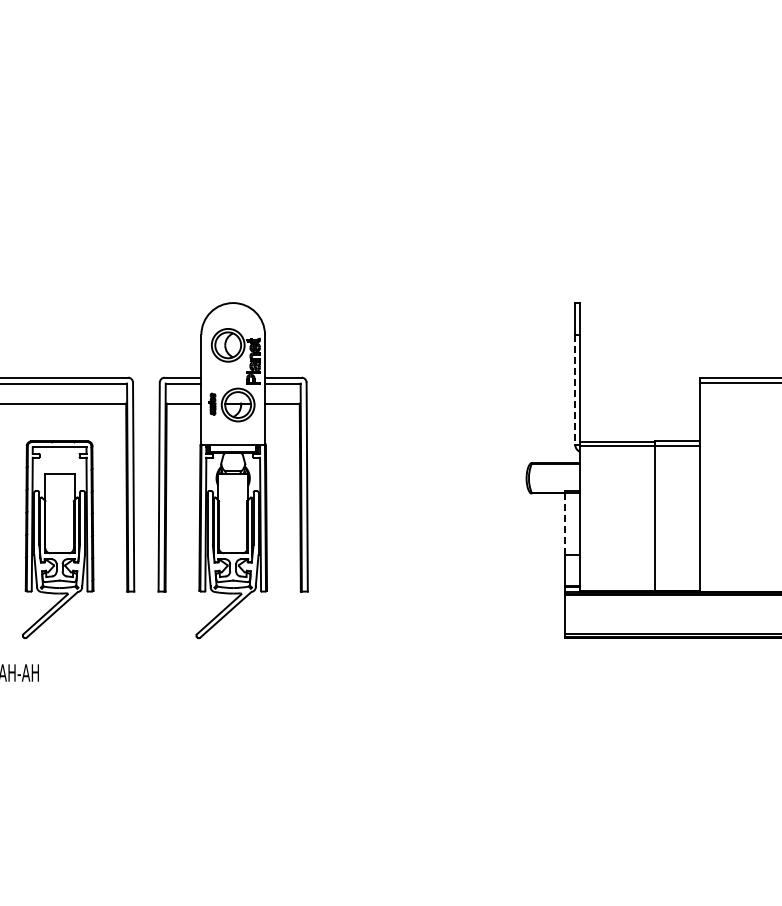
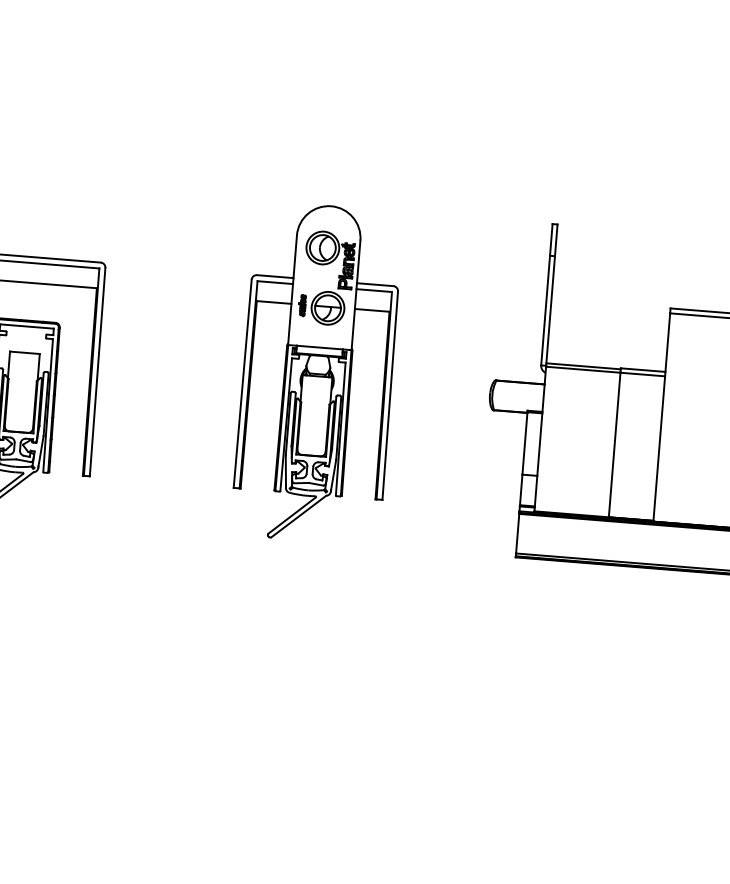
line: (575, 389) -> (545, 310), dashed -> solid
part: (232, 470) -> (317, 373), moved
line: (565, 523) -> (525, 443), dashed -> solid

